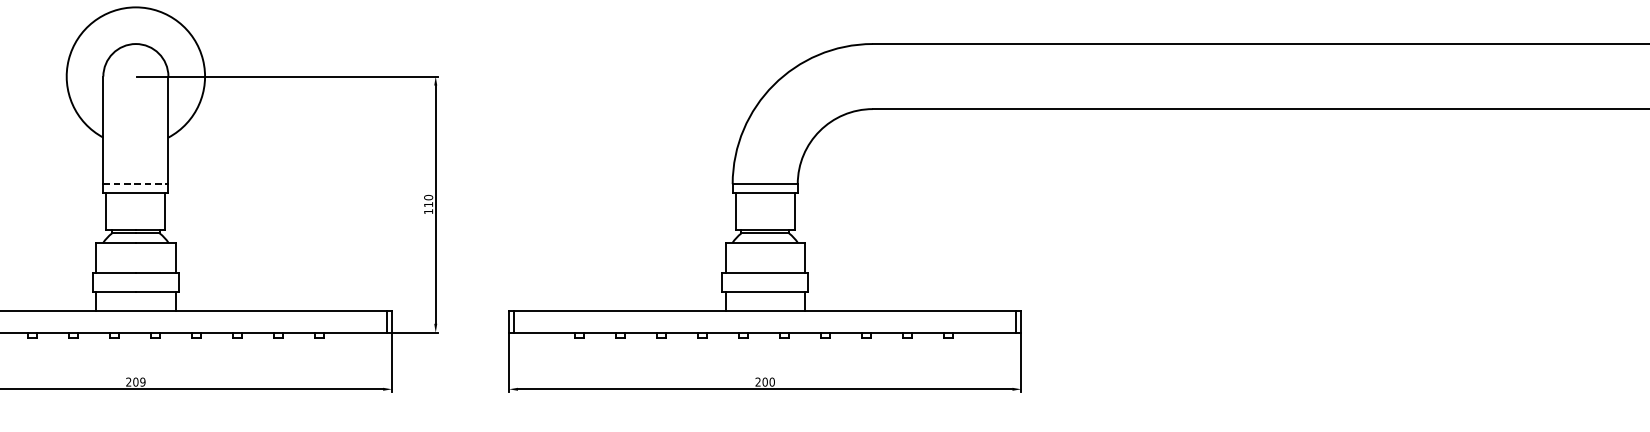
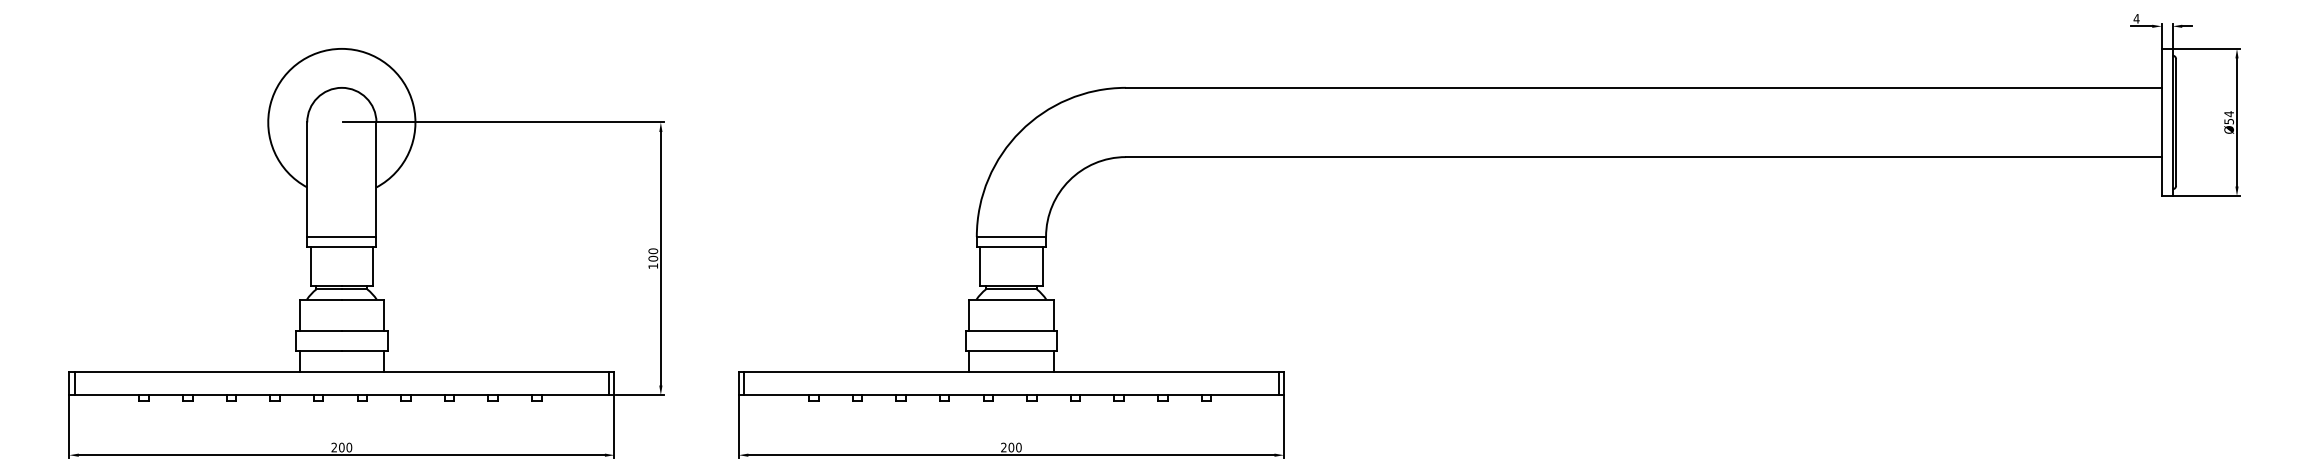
line: (135, 183) -> (341, 236), dashed -> solid
text: (428, 204) -> (653, 258), 110 -> 100
text: (143, 382) -> (349, 447), 209 -> 200

